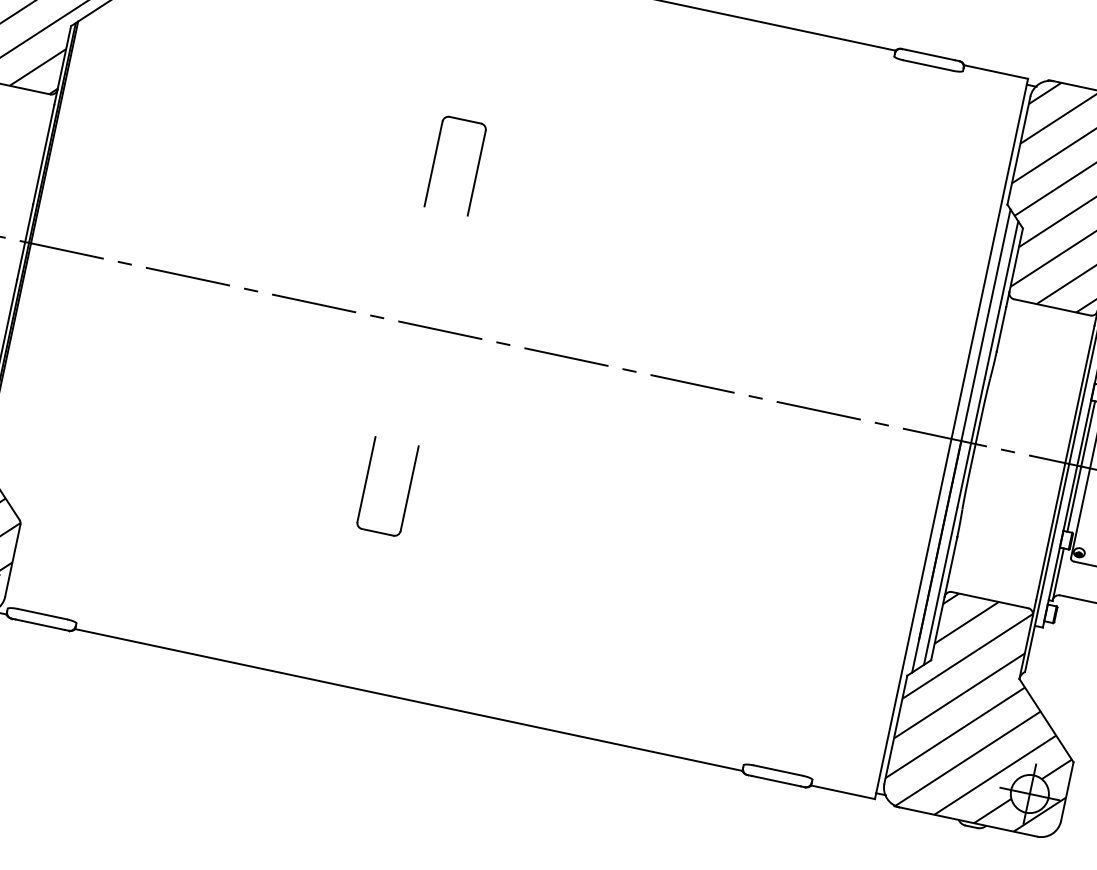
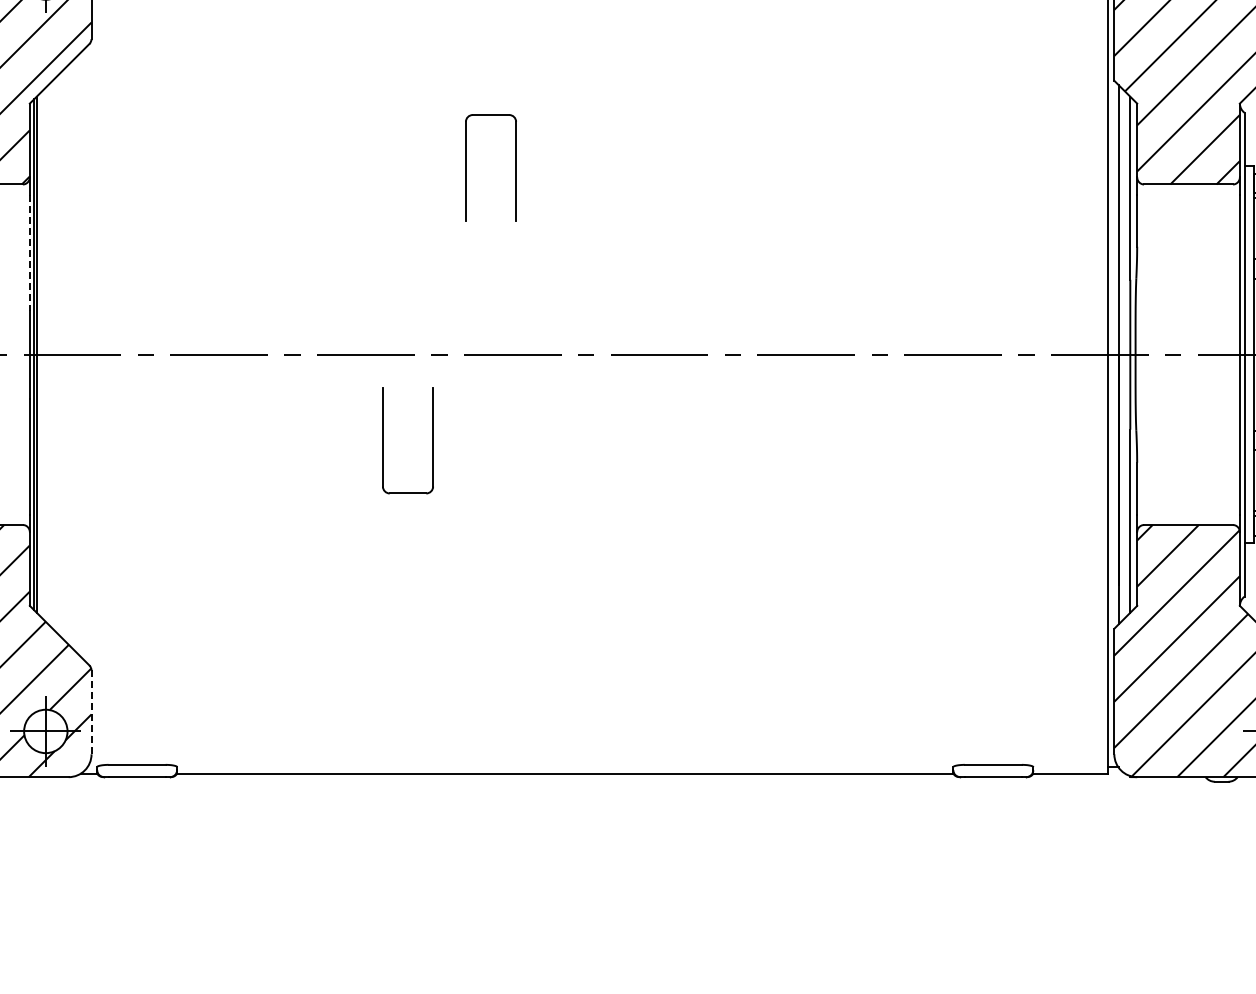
line: (43, 154) -> (29, 252), solid -> dashed
part: (366, 482) -> (383, 440), moved
line: (12, 560) -> (91, 712), solid -> dashed

